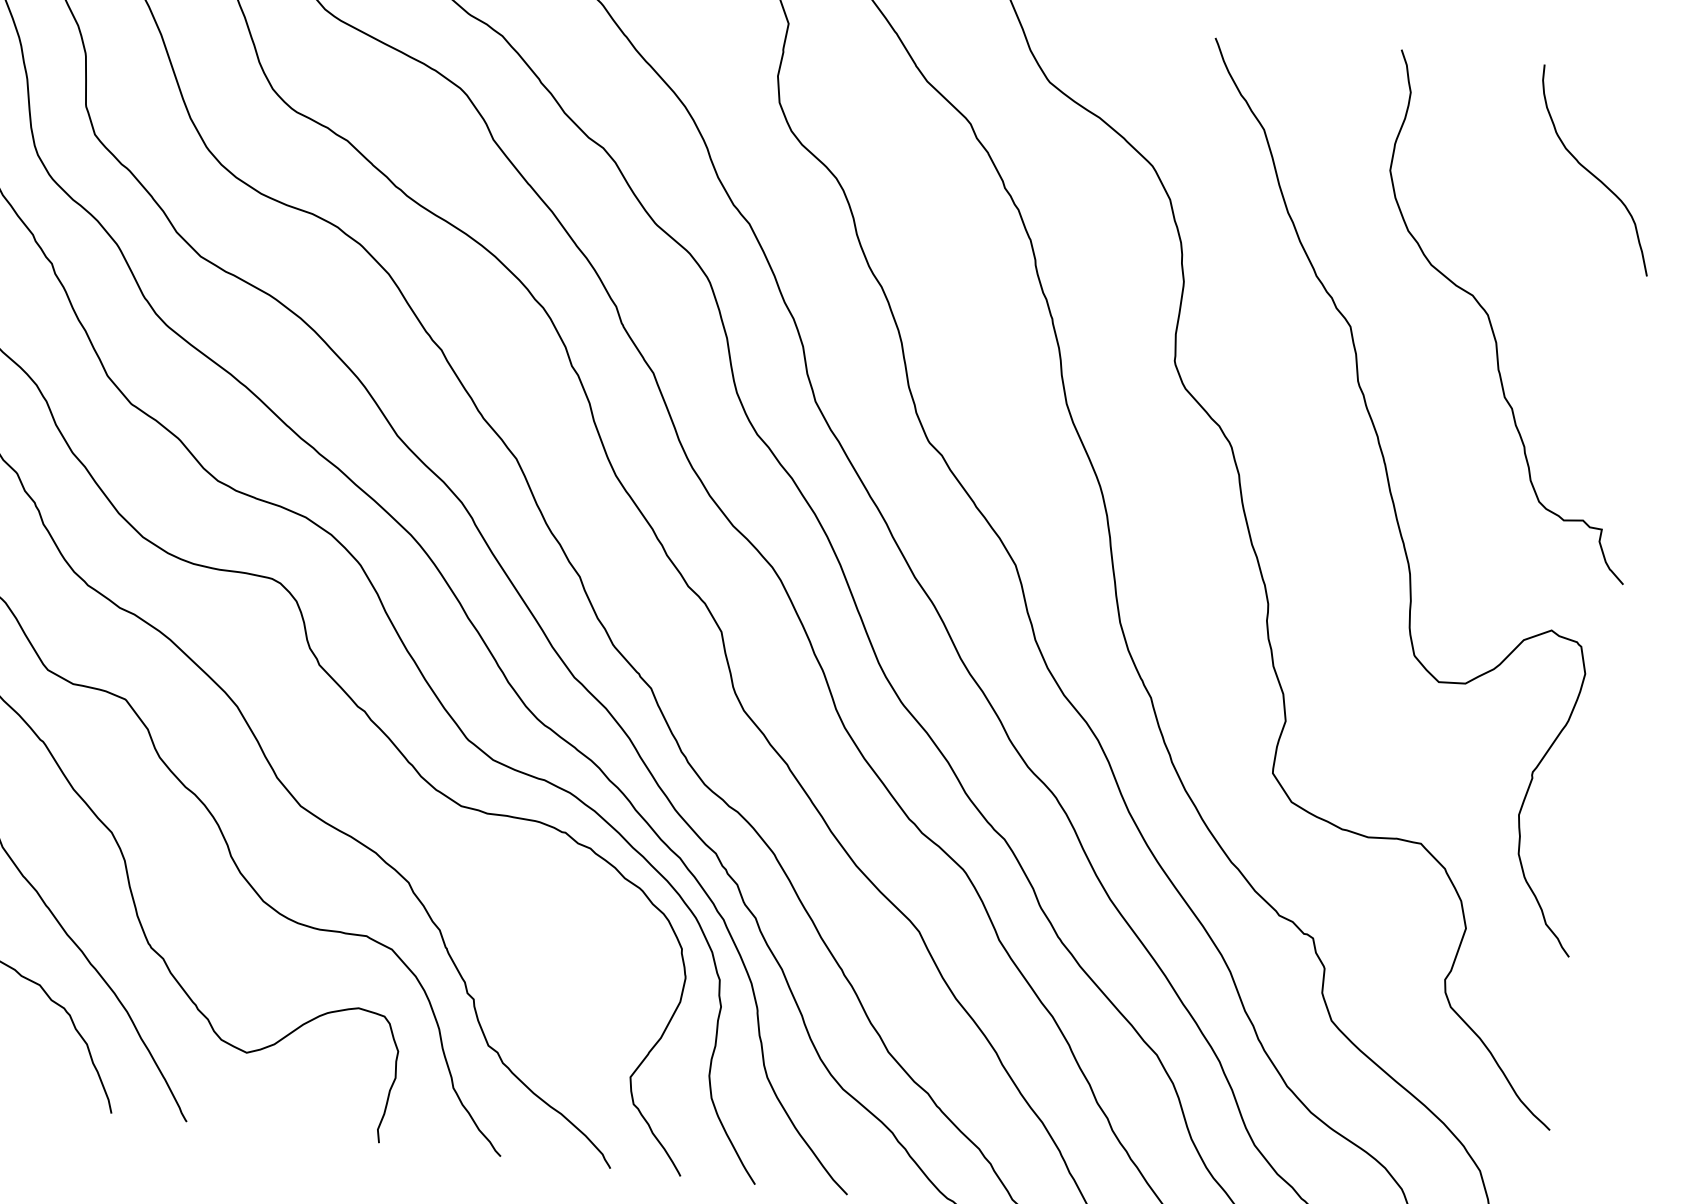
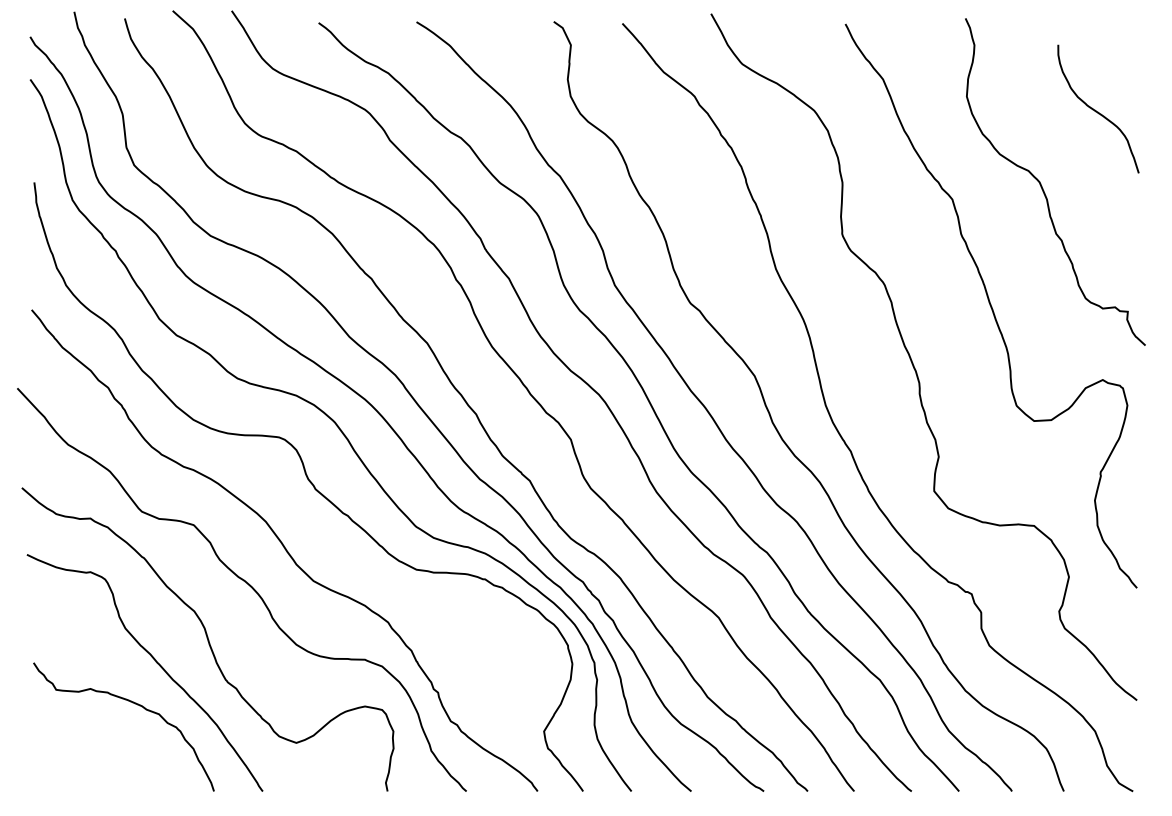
curve: (1592, 172) -> (1096, 110), moved

